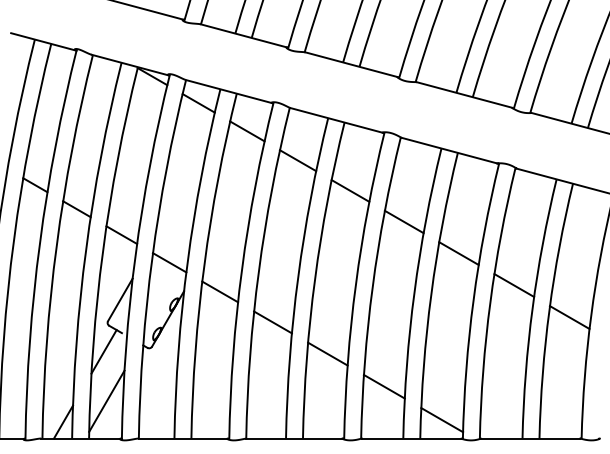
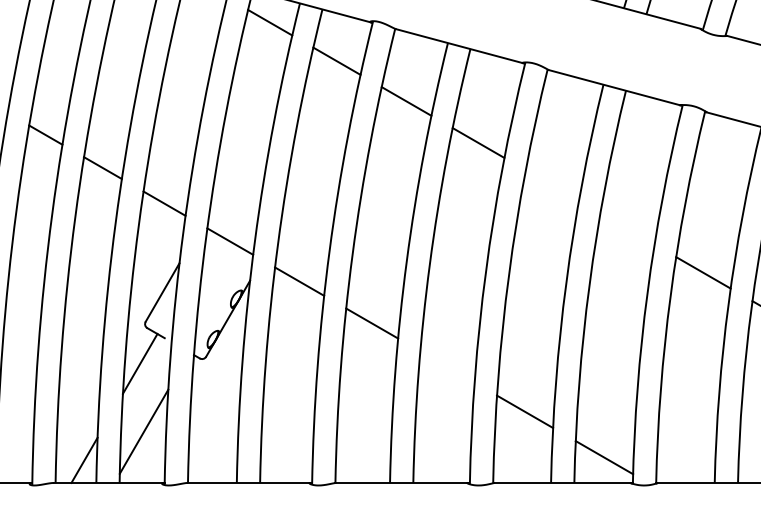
line: (403, 221) -> (551, 184), removed
line: (458, 253) -> (626, 228), removed
line: (327, 353) -> (446, 366), removed

